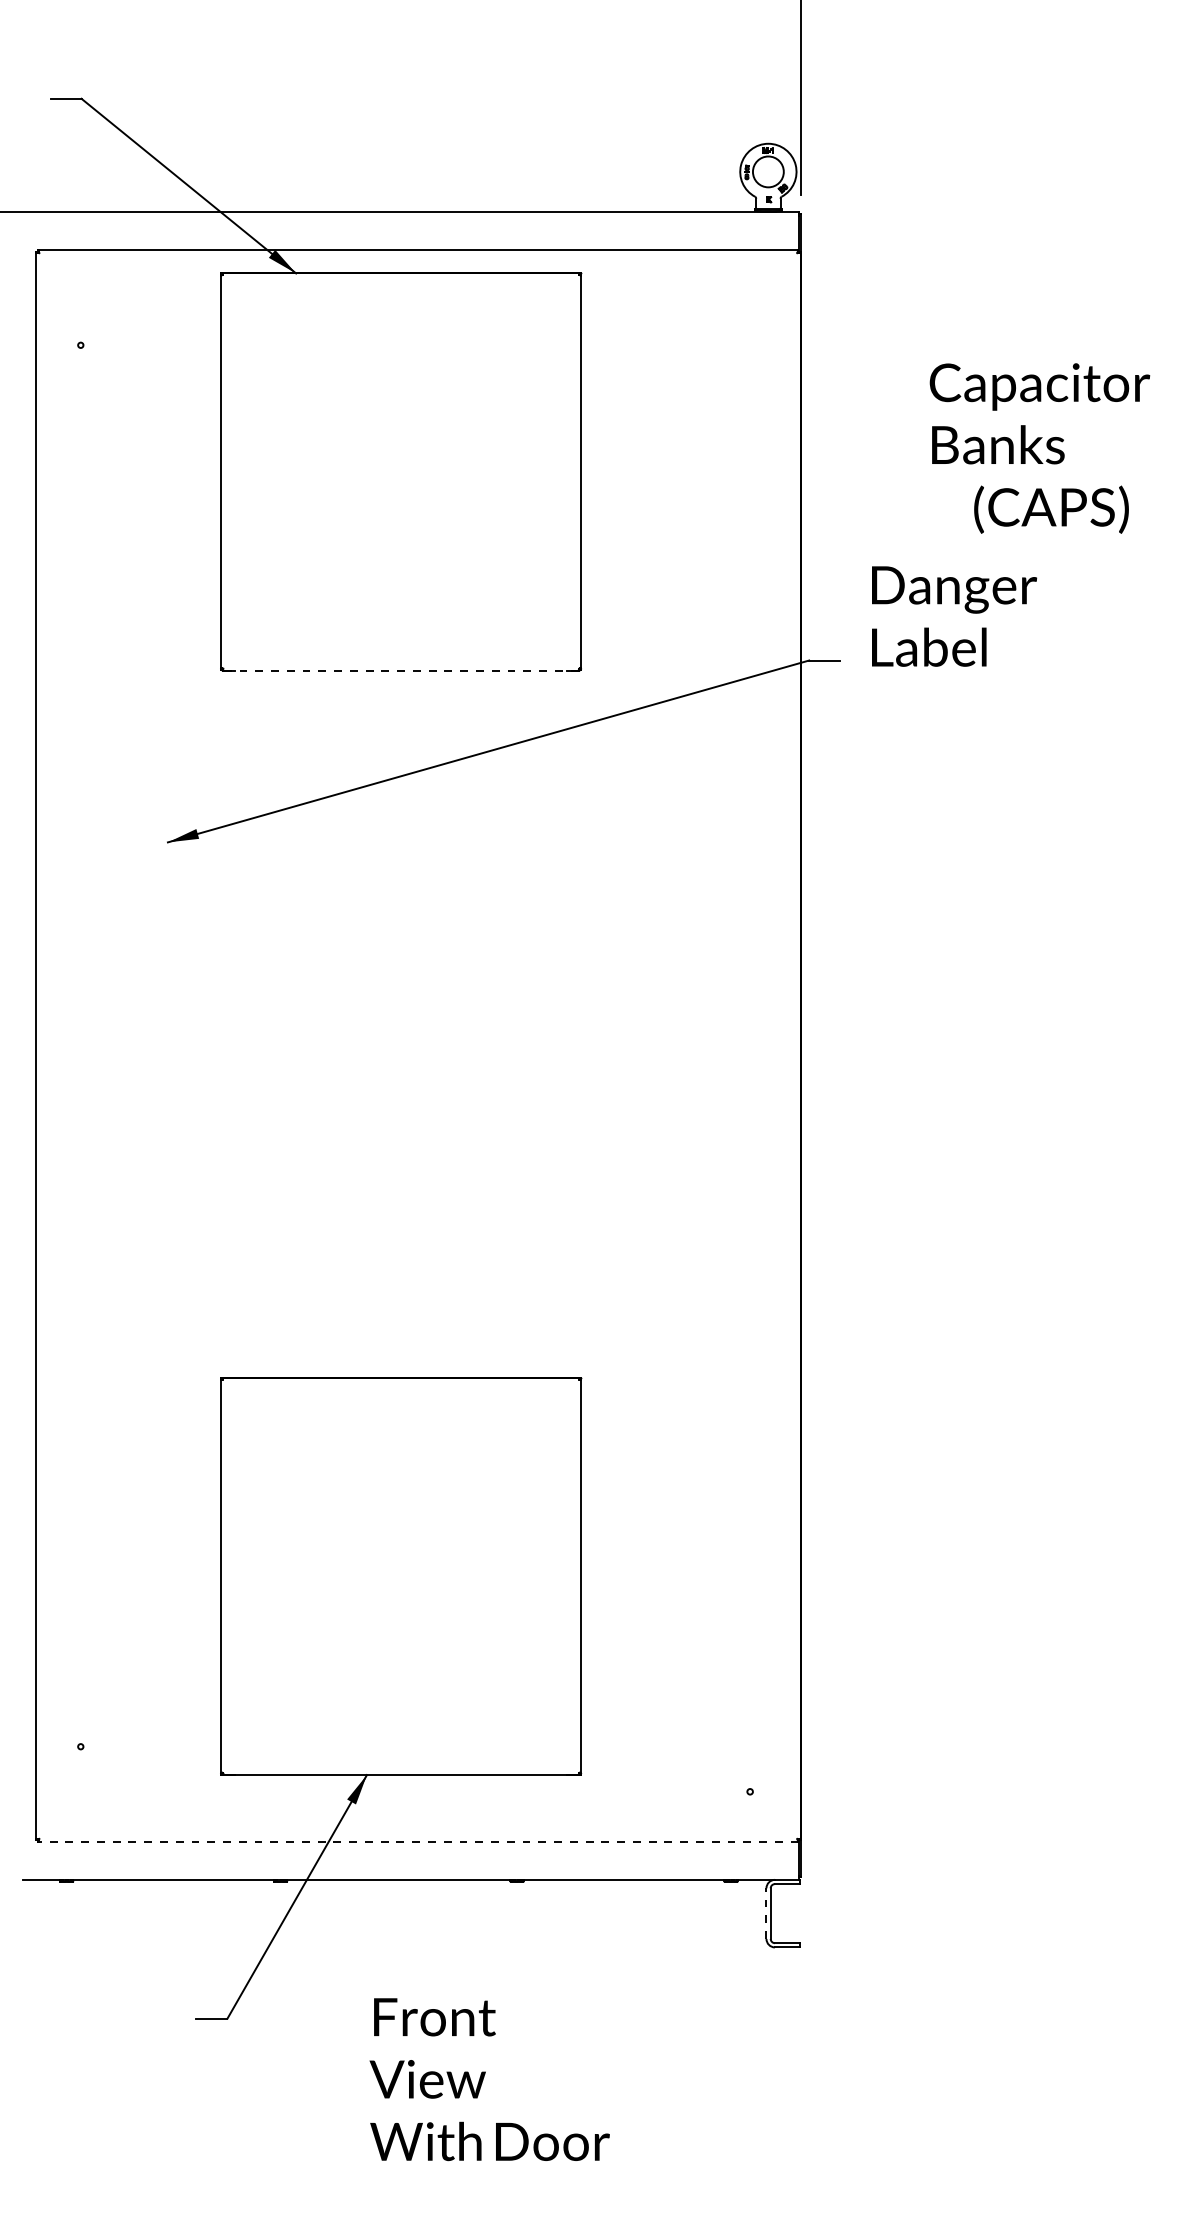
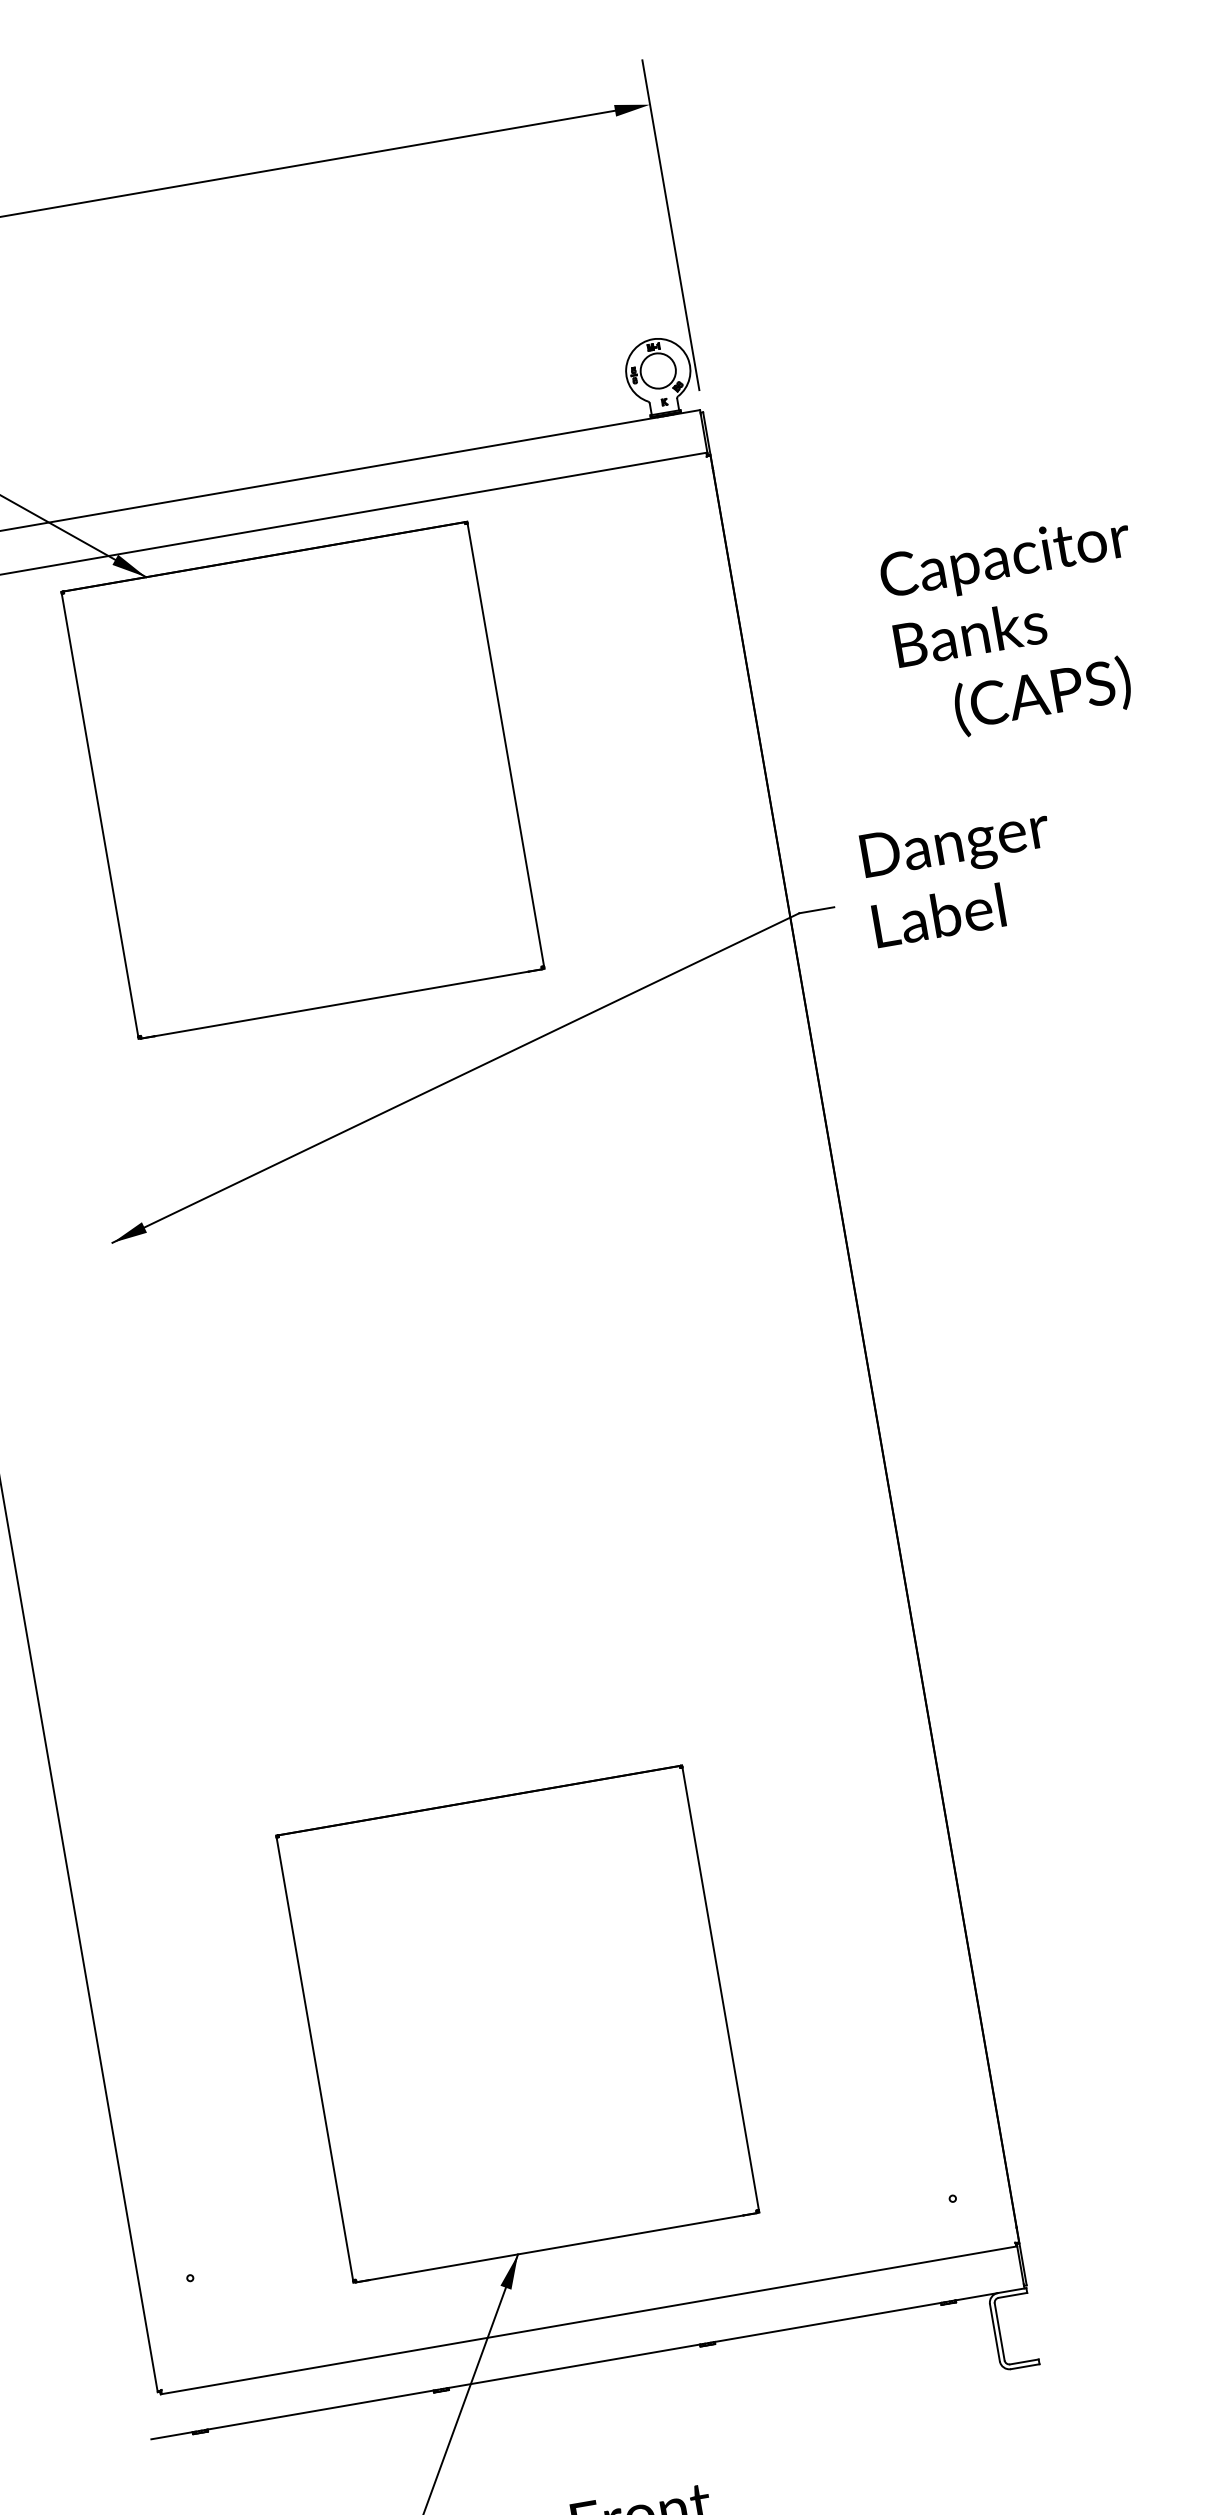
text: (954, 616) -> (961, 875), moved
line: (401, 670) -> (342, 1003), dashed -> solid
line: (417, 1842) -> (588, 2320), dashed -> solid
line: (766, 1913) -> (994, 2332), dashed -> solid

